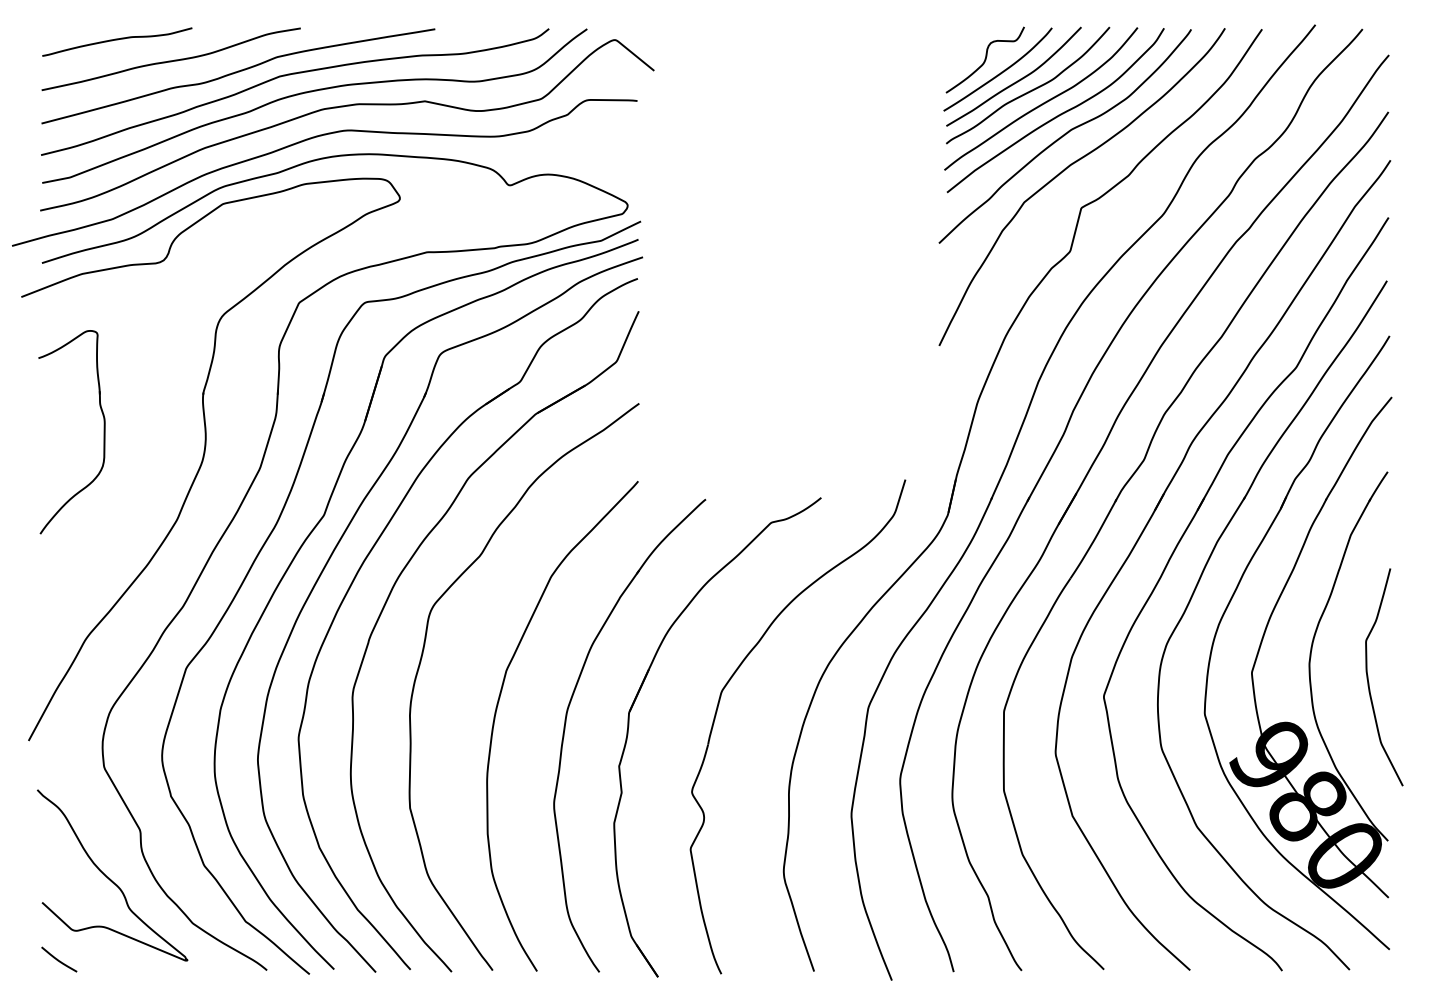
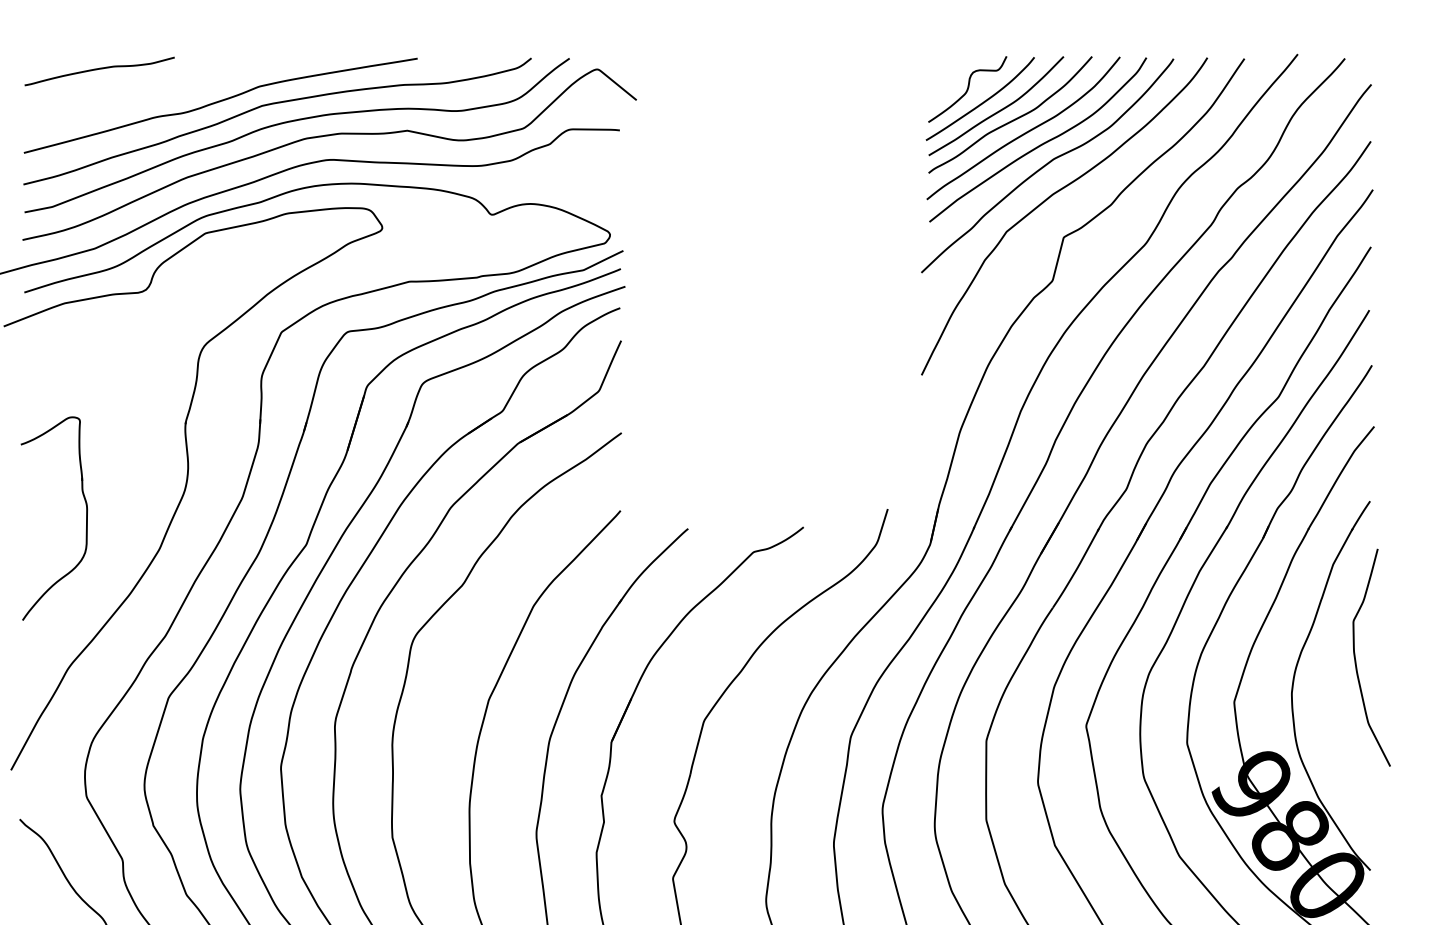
curve: (170, 60) -> (152, 89), removed
part: (103, 432) -> (85, 518), moved
curve: (1369, 682) -> (1356, 662), moved

